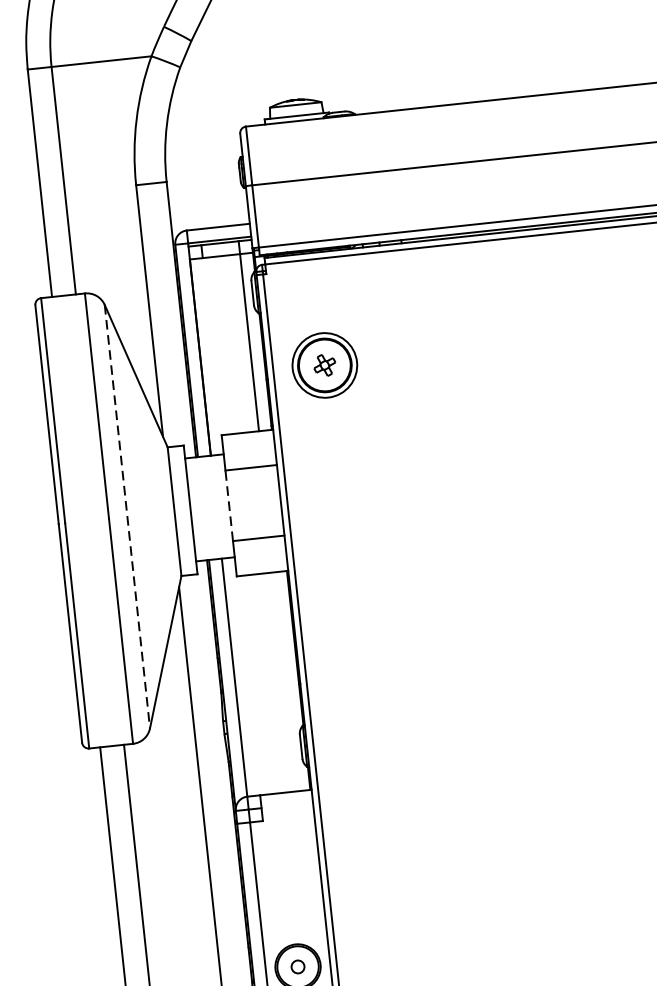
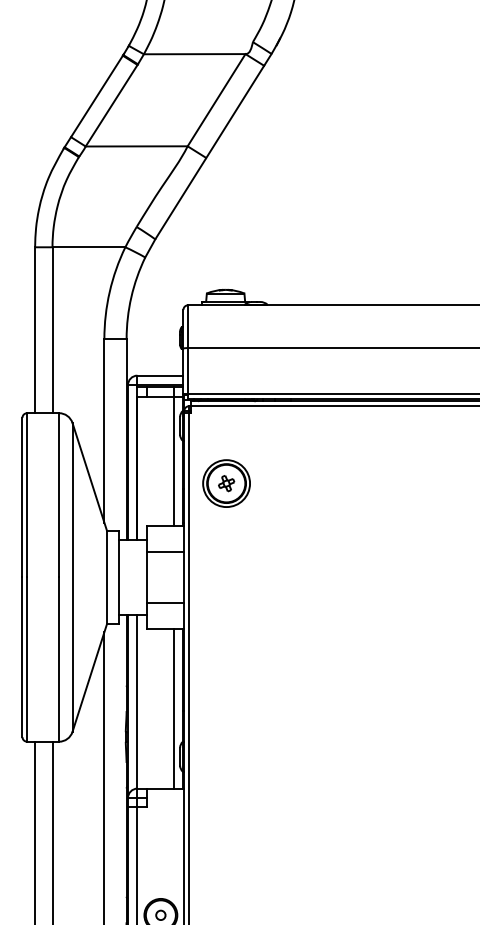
line: (228, 505) -> (146, 577), dashed -> solid
line: (127, 516) -> (72, 577), dashed -> solid
line: (286, 681) -> (174, 708), added

